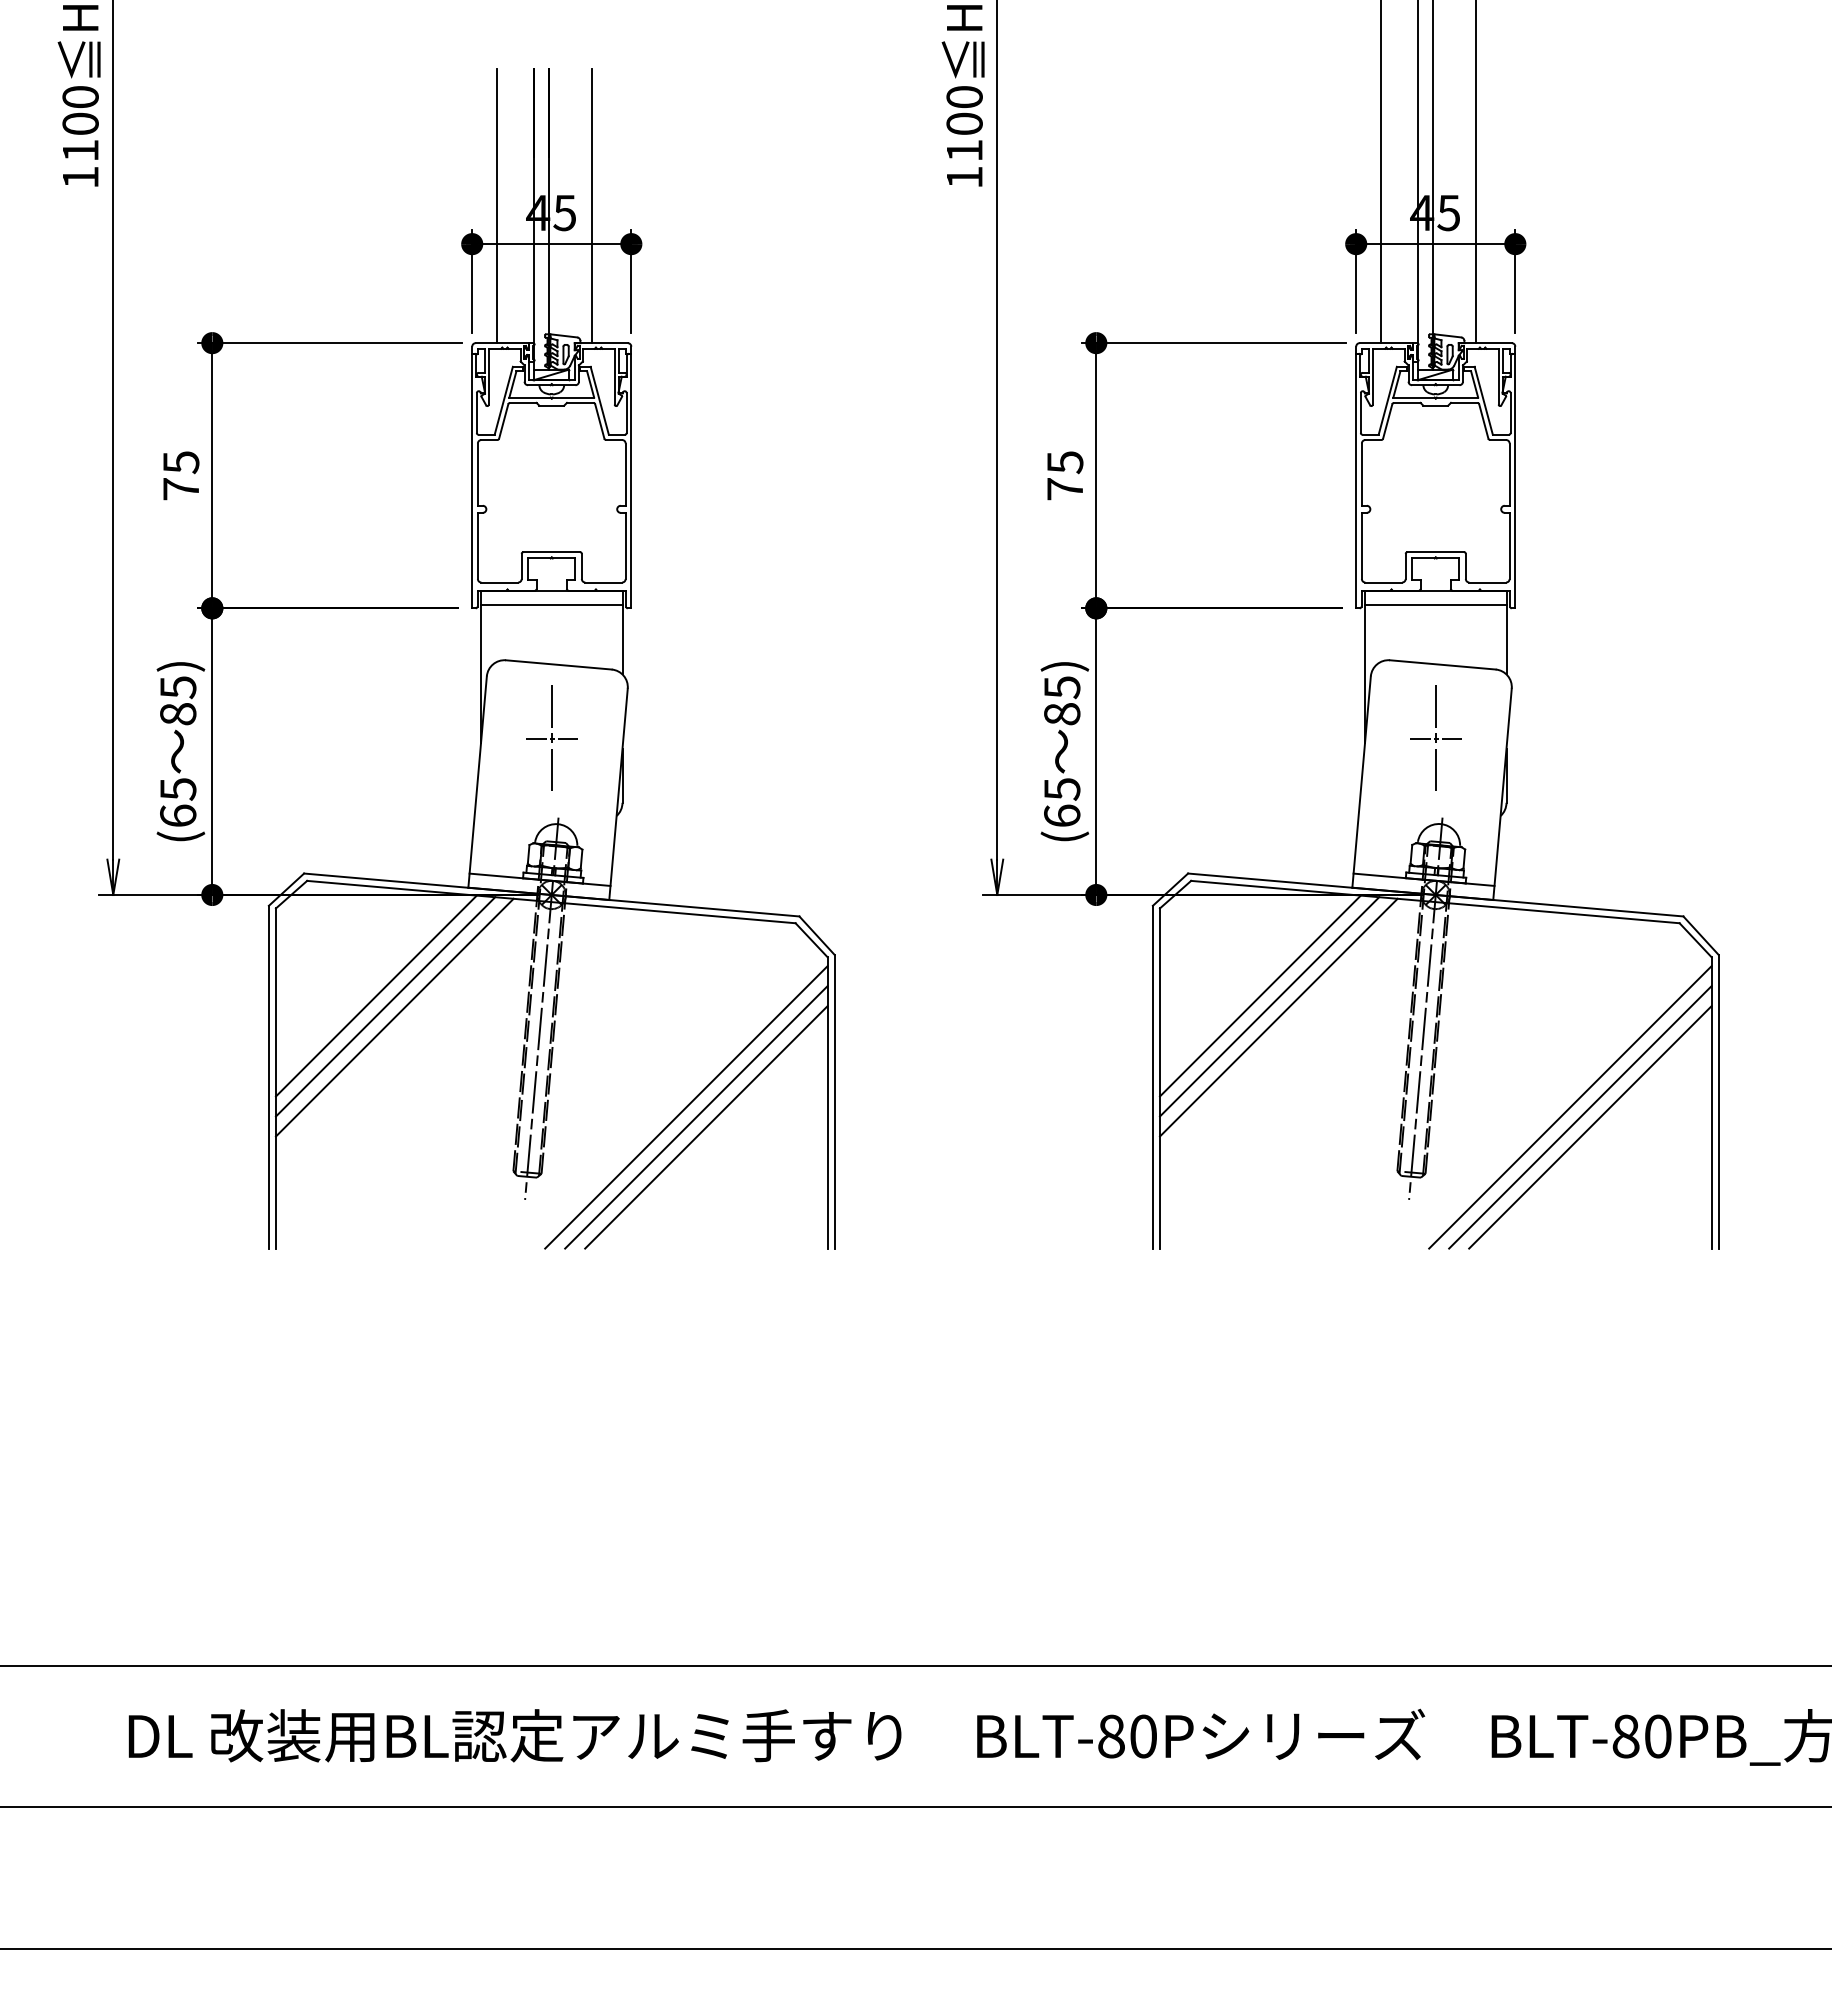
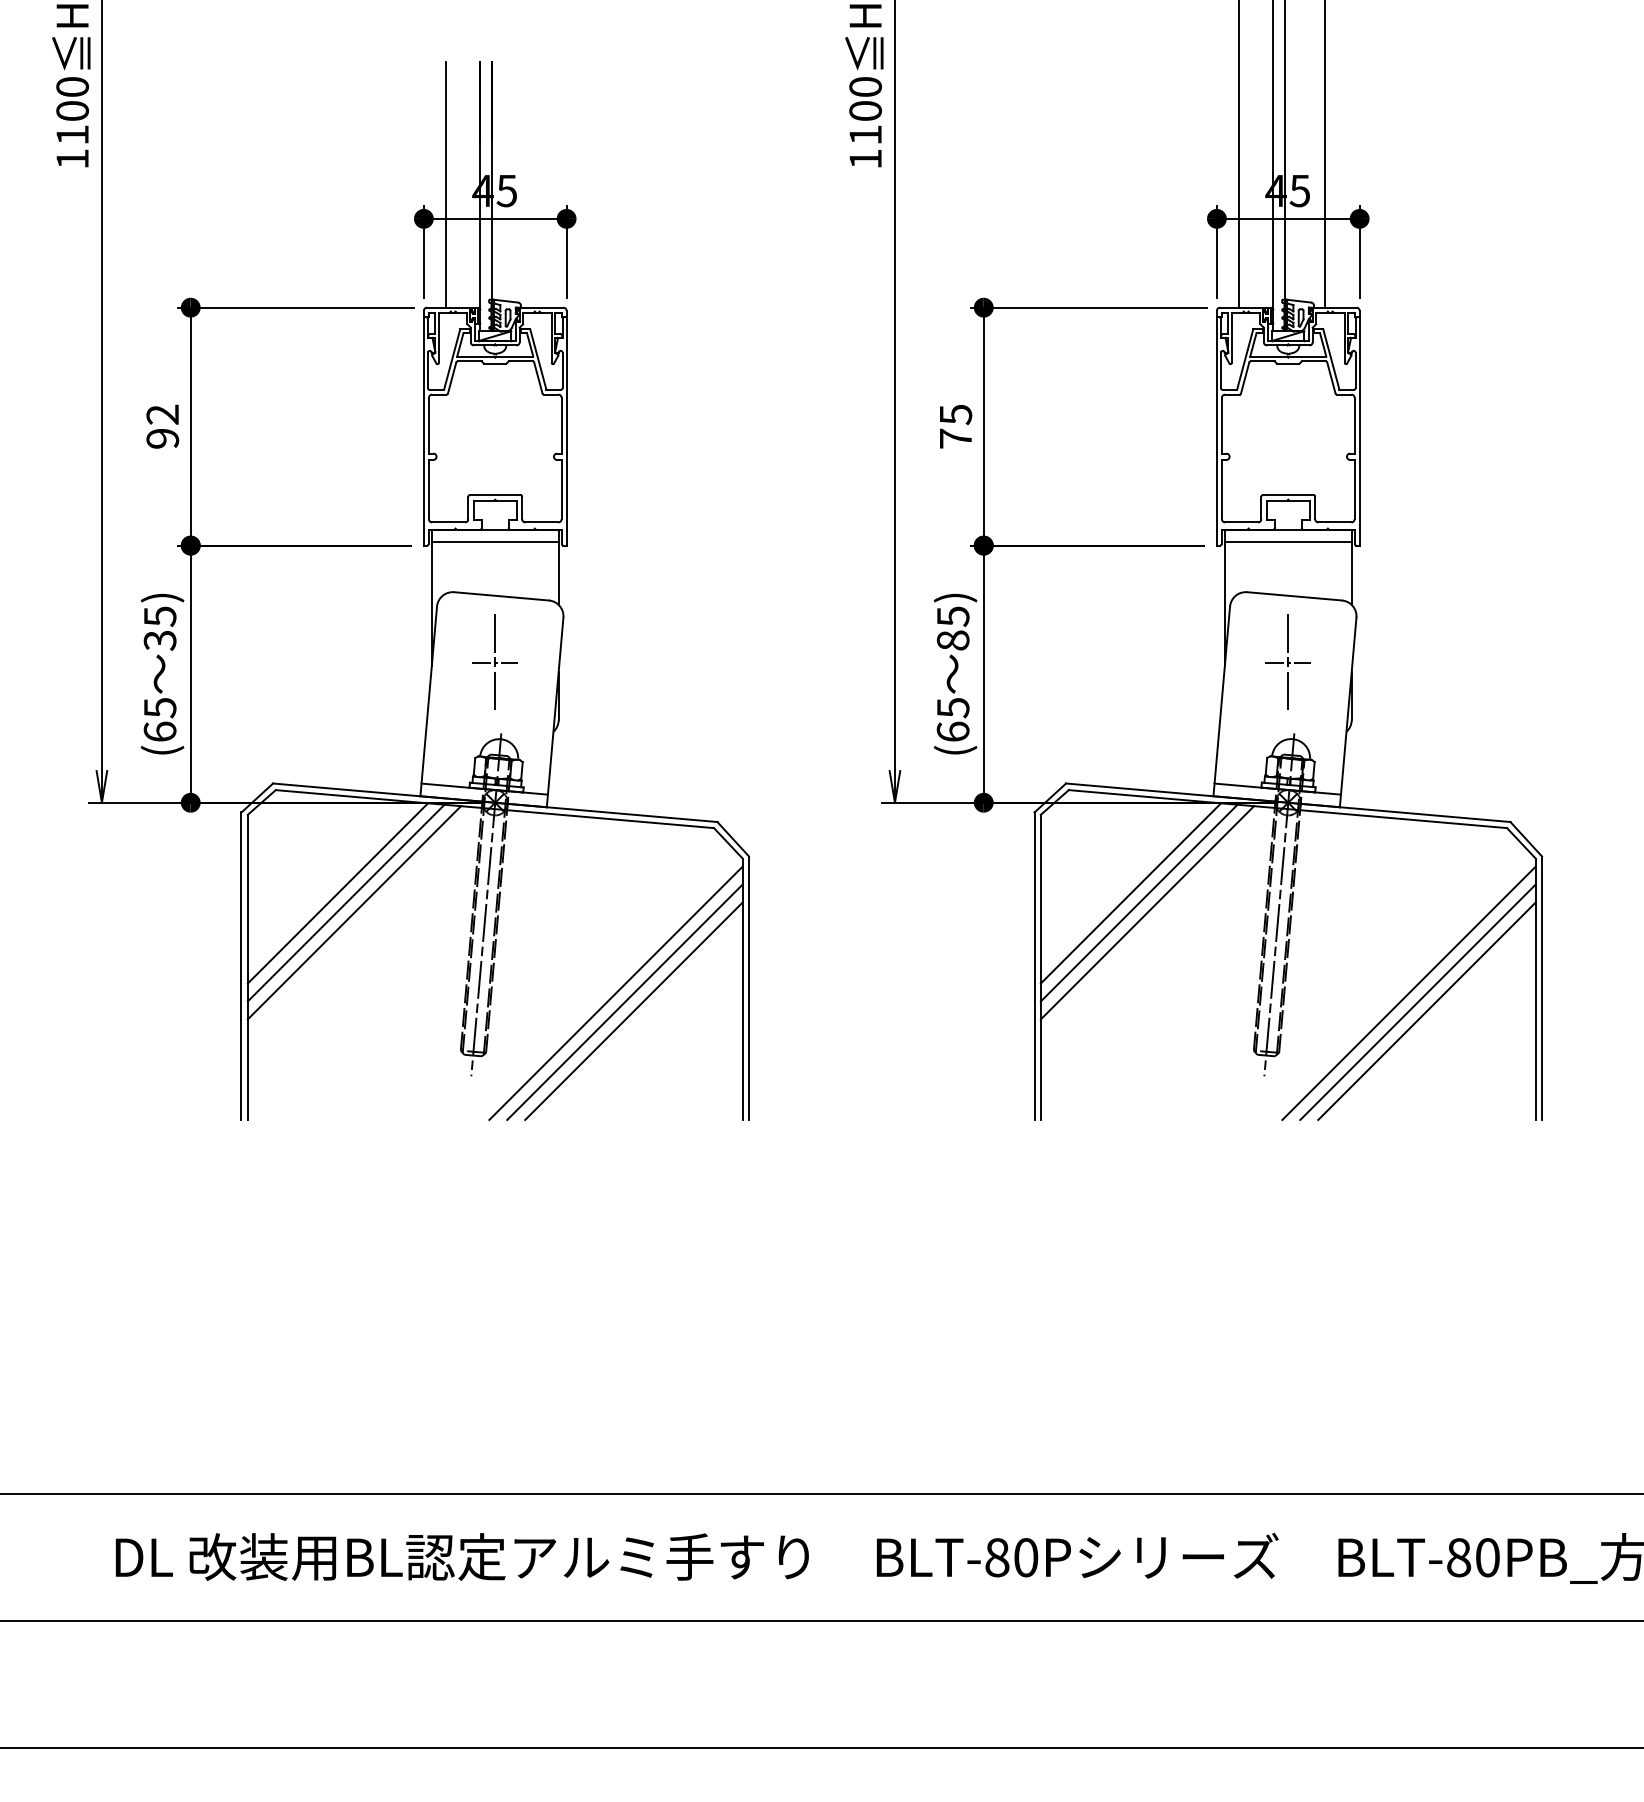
line: (592, 206) -> (531, 185), removed
text: (181, 475) -> (163, 426), 75 -> 92
text: (178, 714) -> (160, 640), 85) -> 35)

